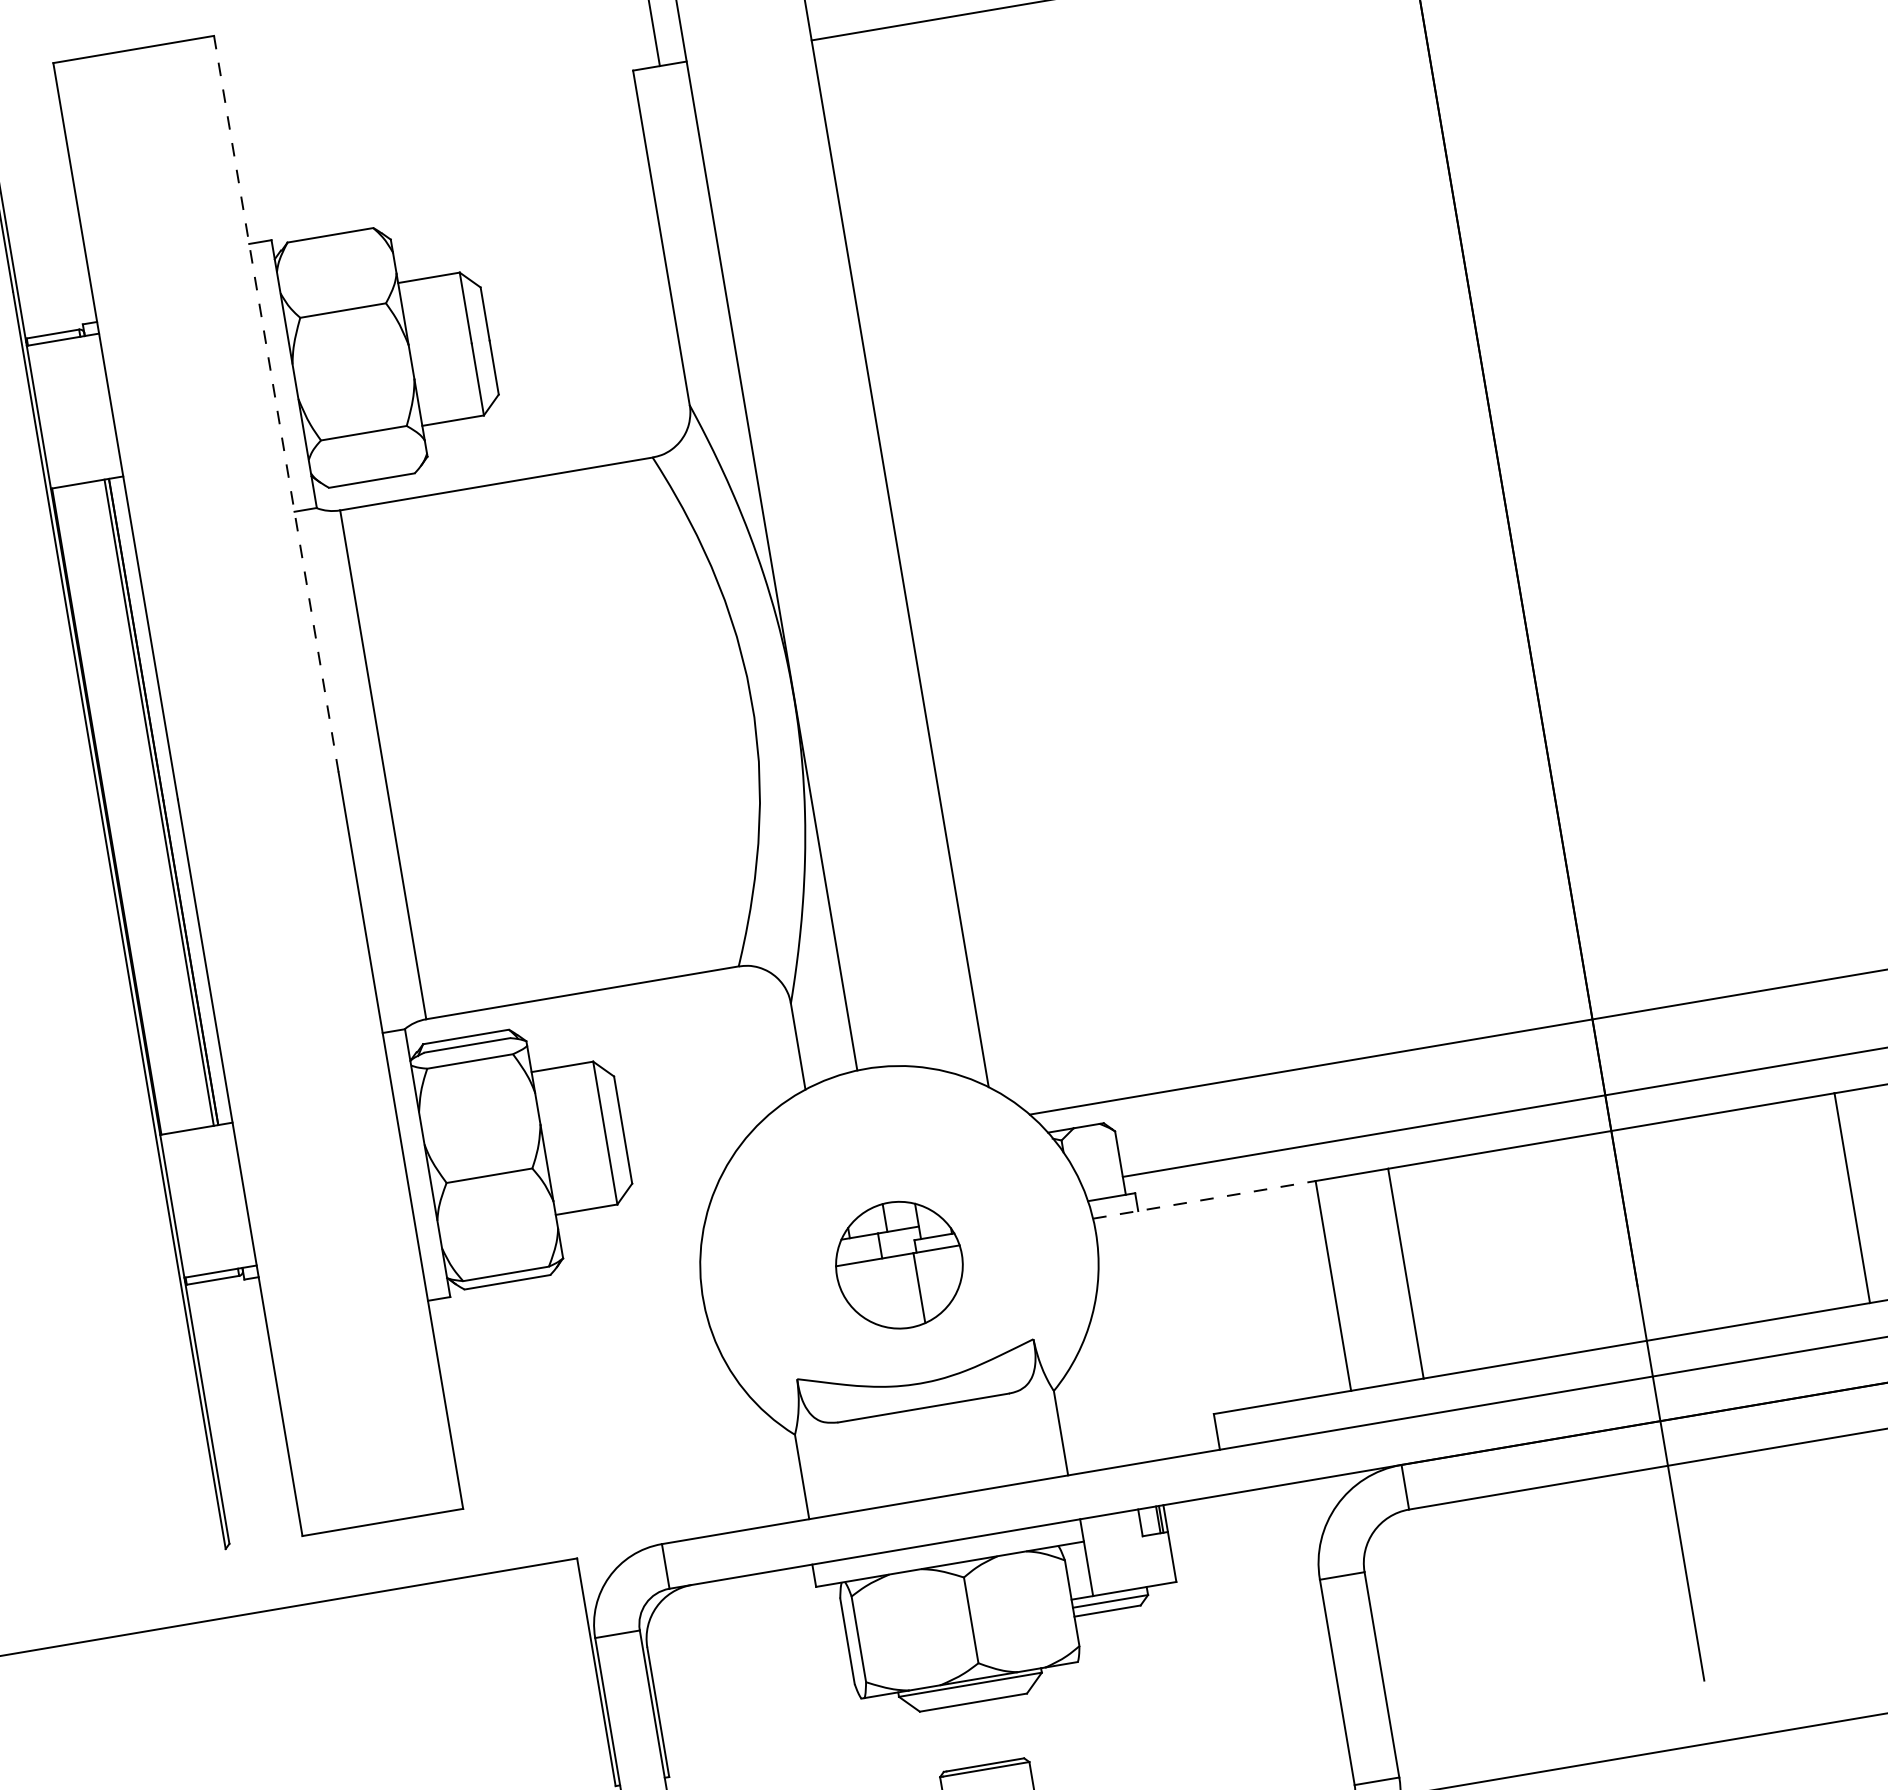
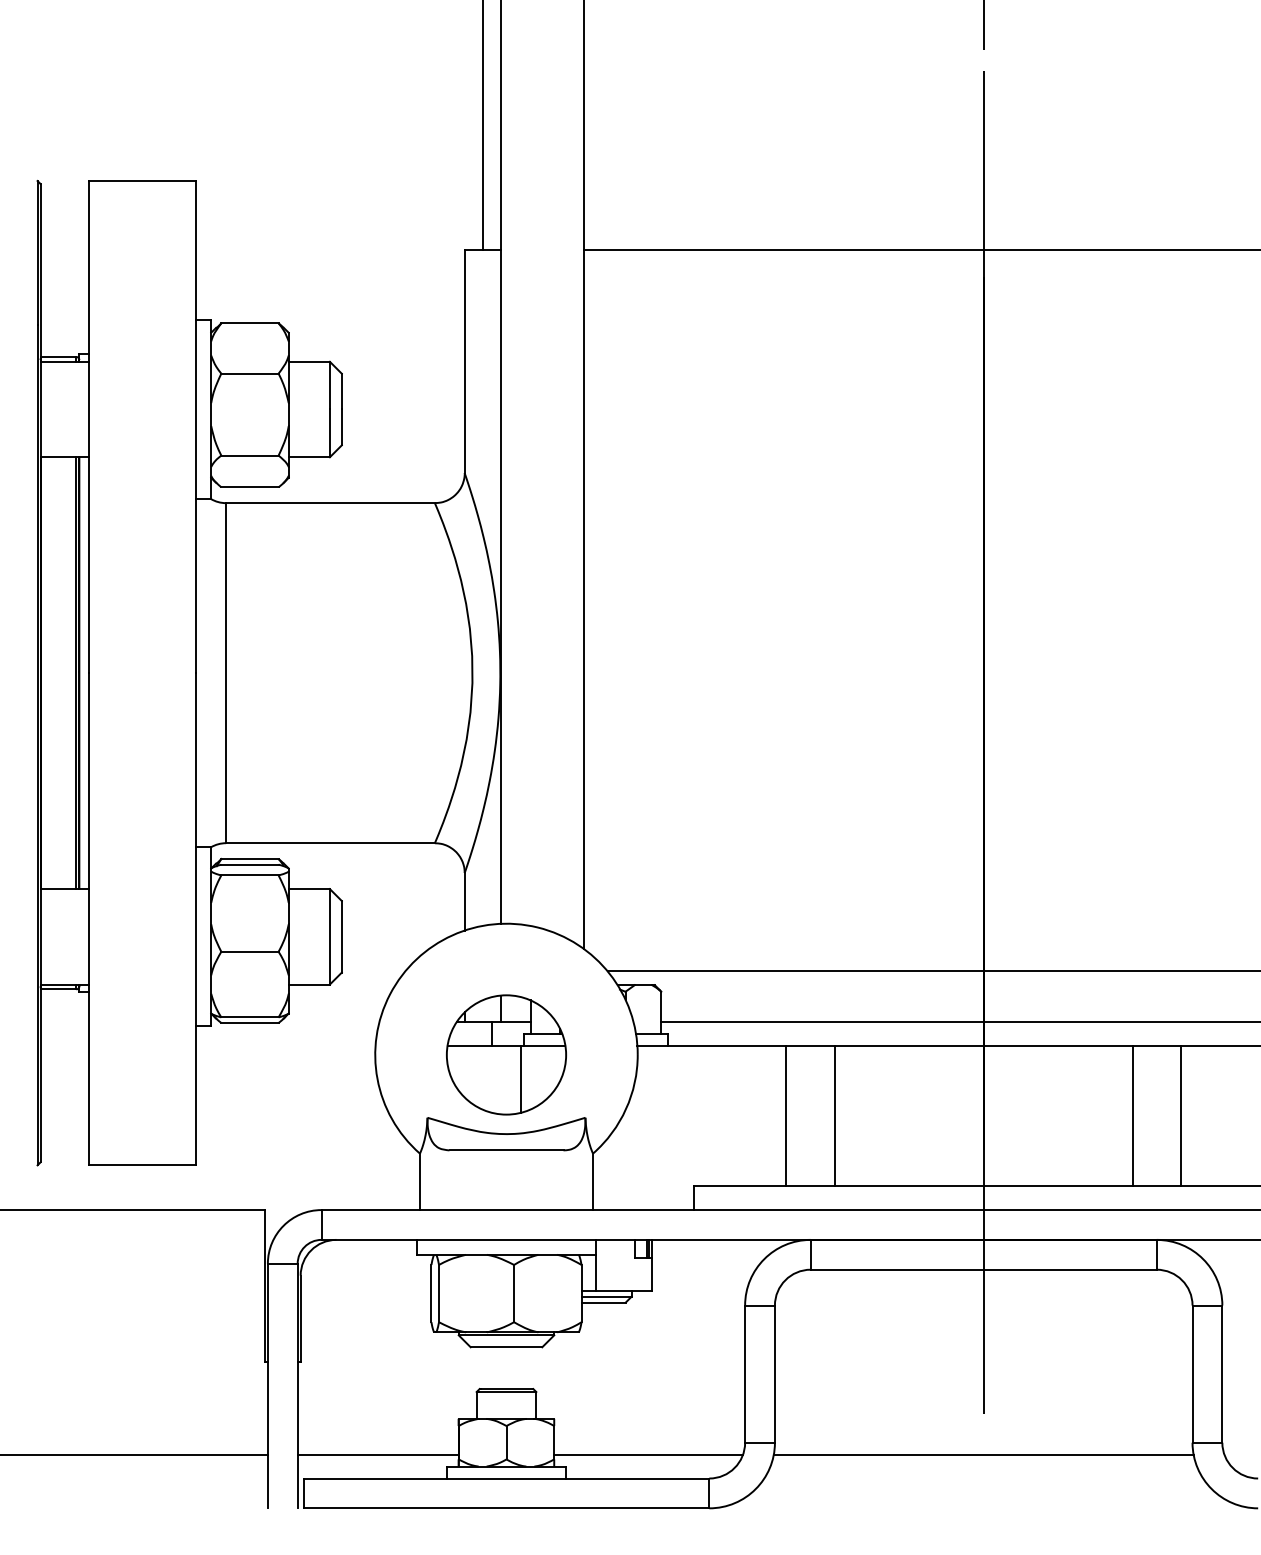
line: (276, 404) -> (196, 427), dashed -> solid
line: (1205, 1200) -> (712, 1046), dashed -> solid
part: (899, 1264) -> (506, 1054), size x1.43

